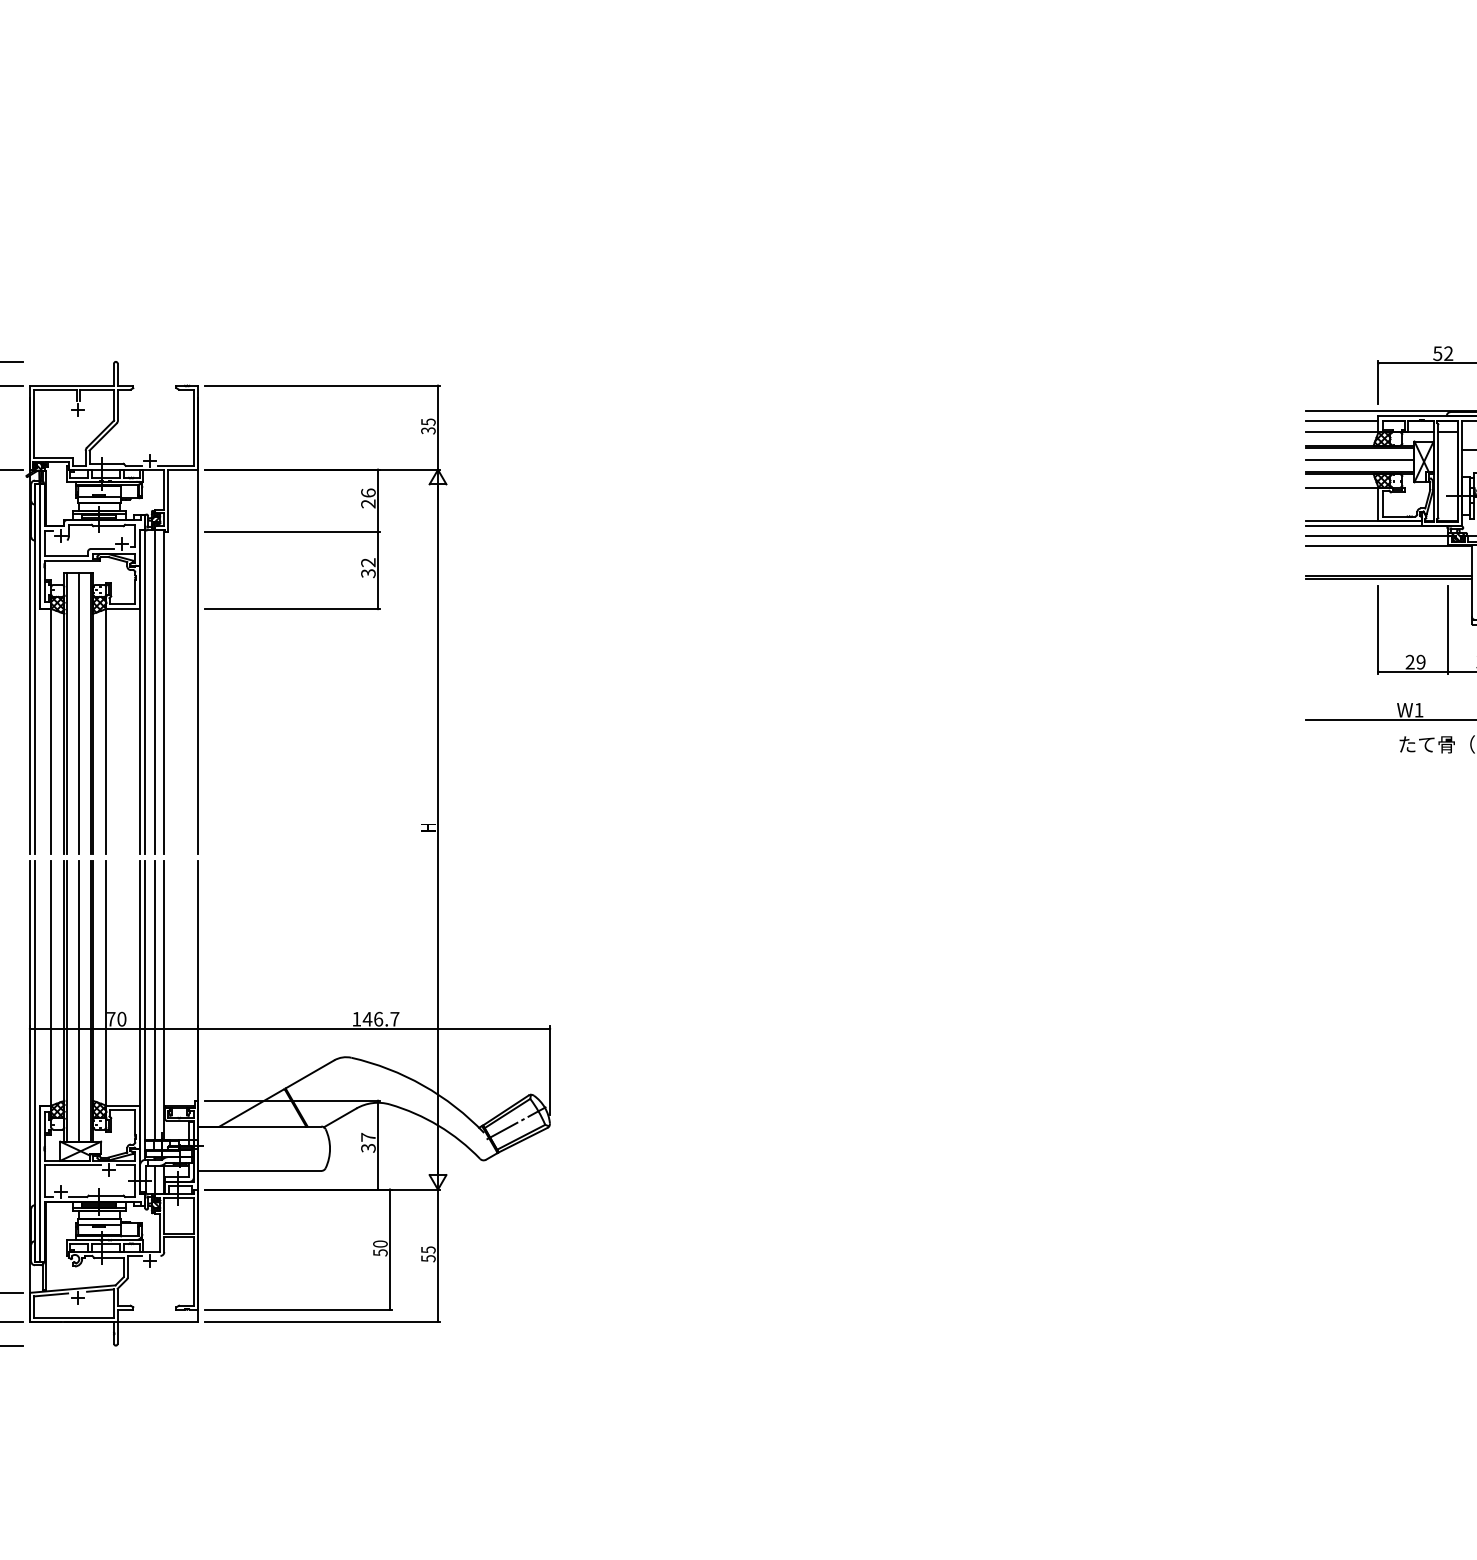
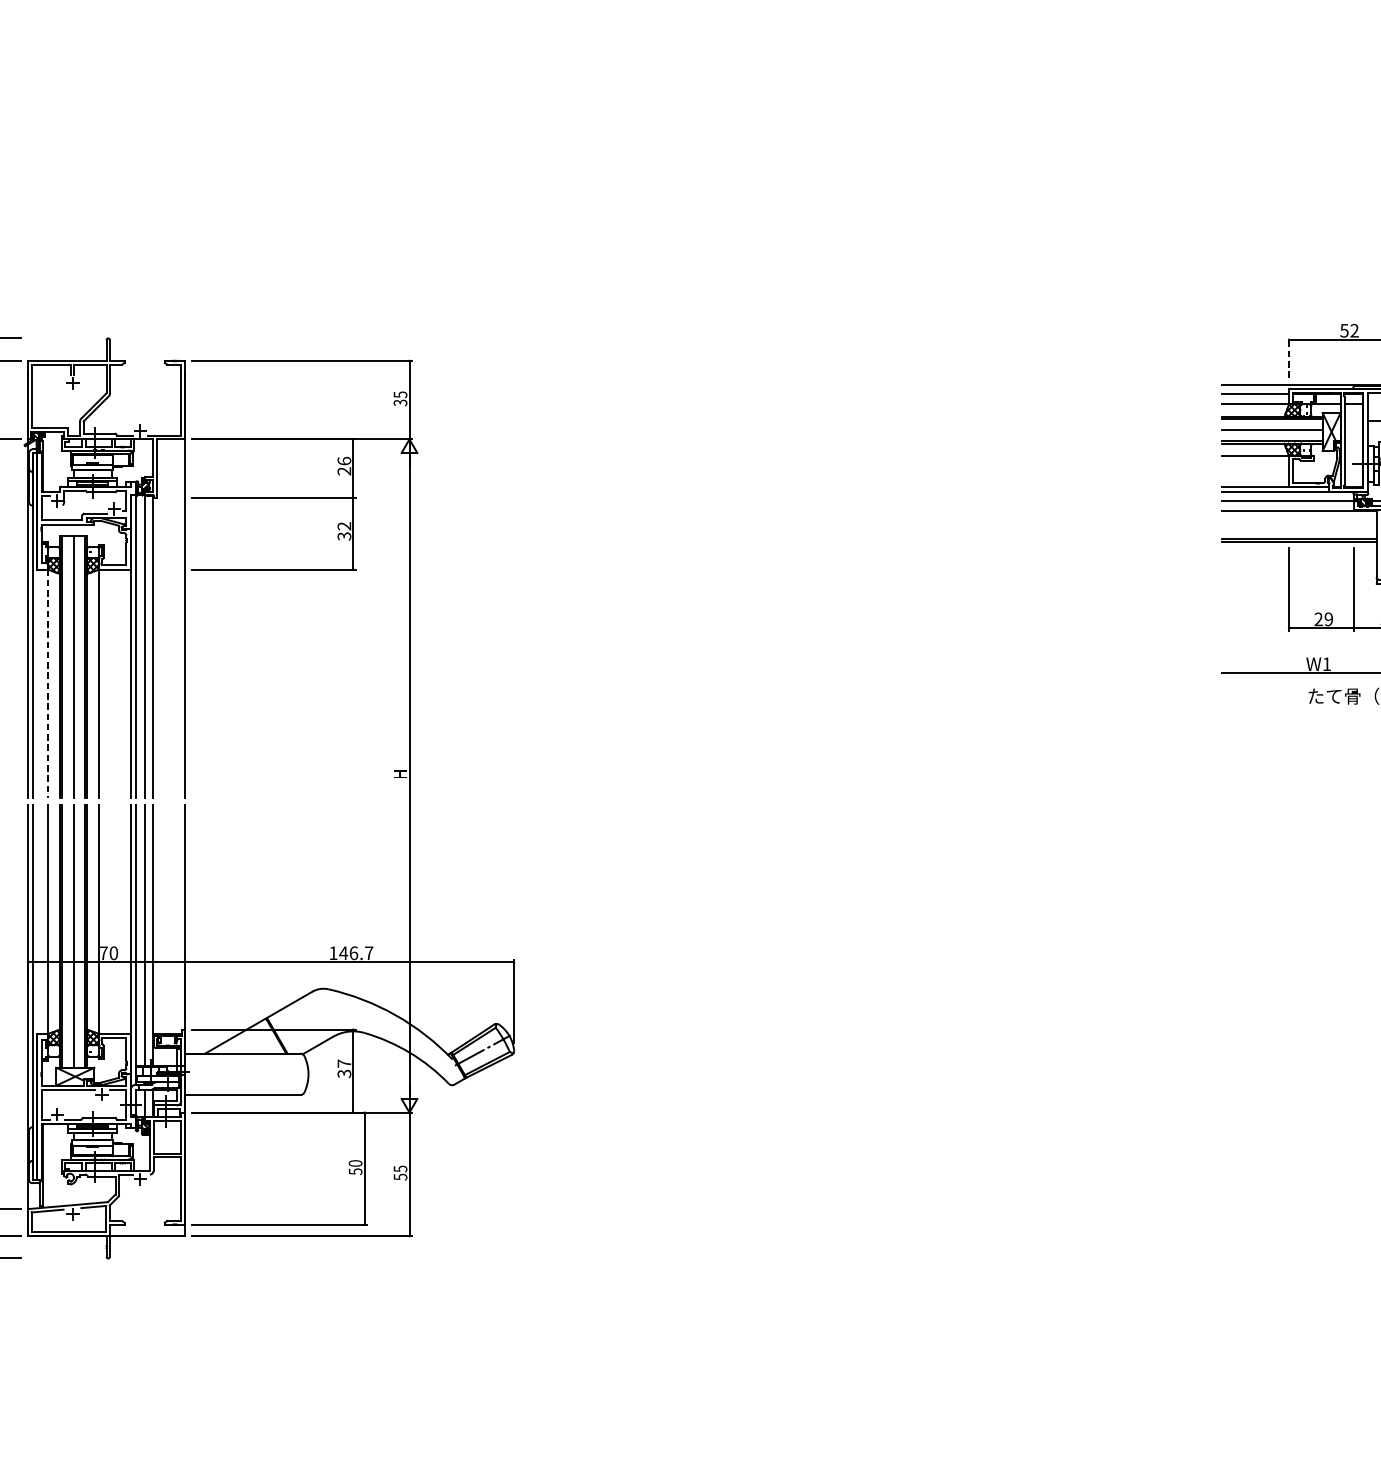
line: (1378, 382) -> (1289, 357), solid -> dashed
line: (51, 731) -> (48, 684), solid -> dashed

